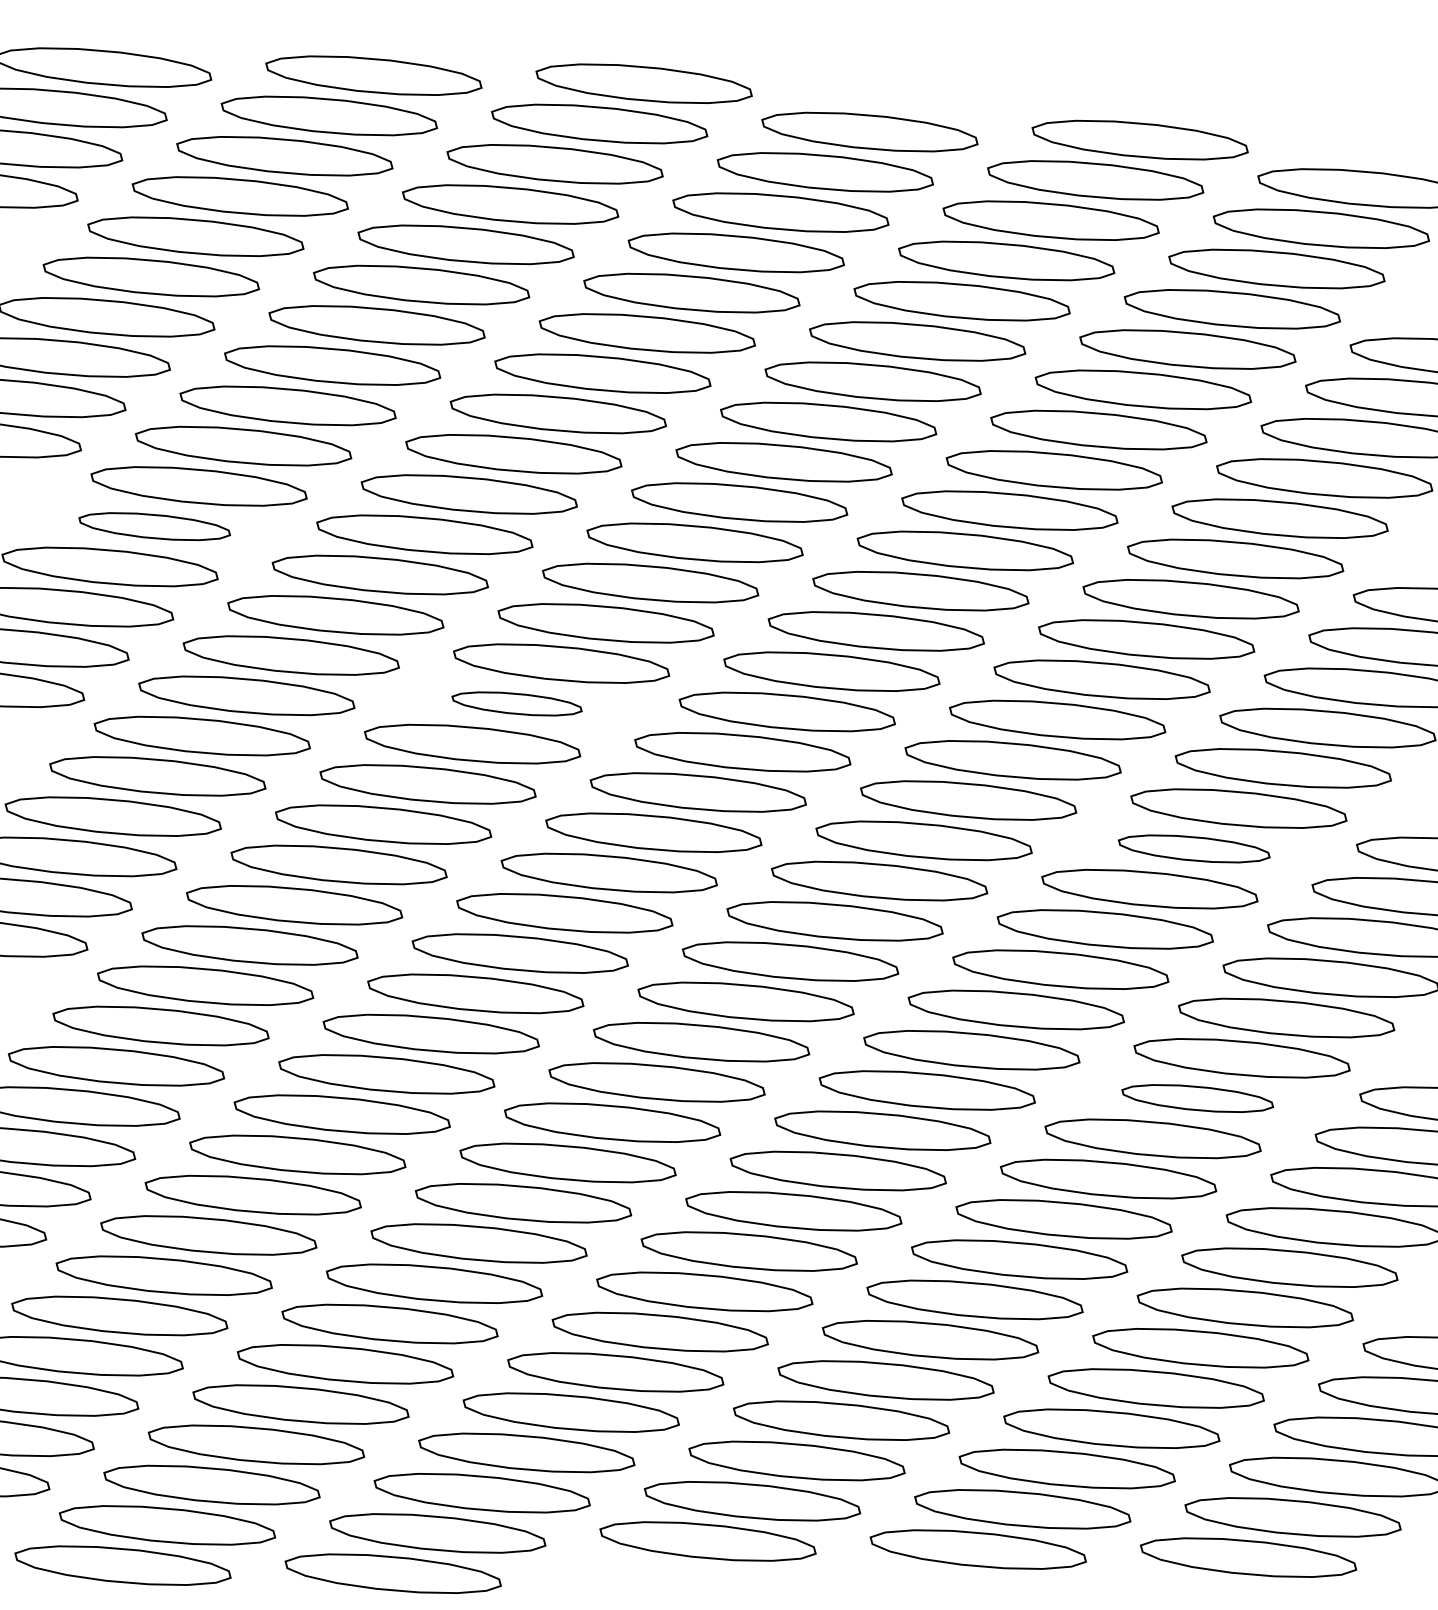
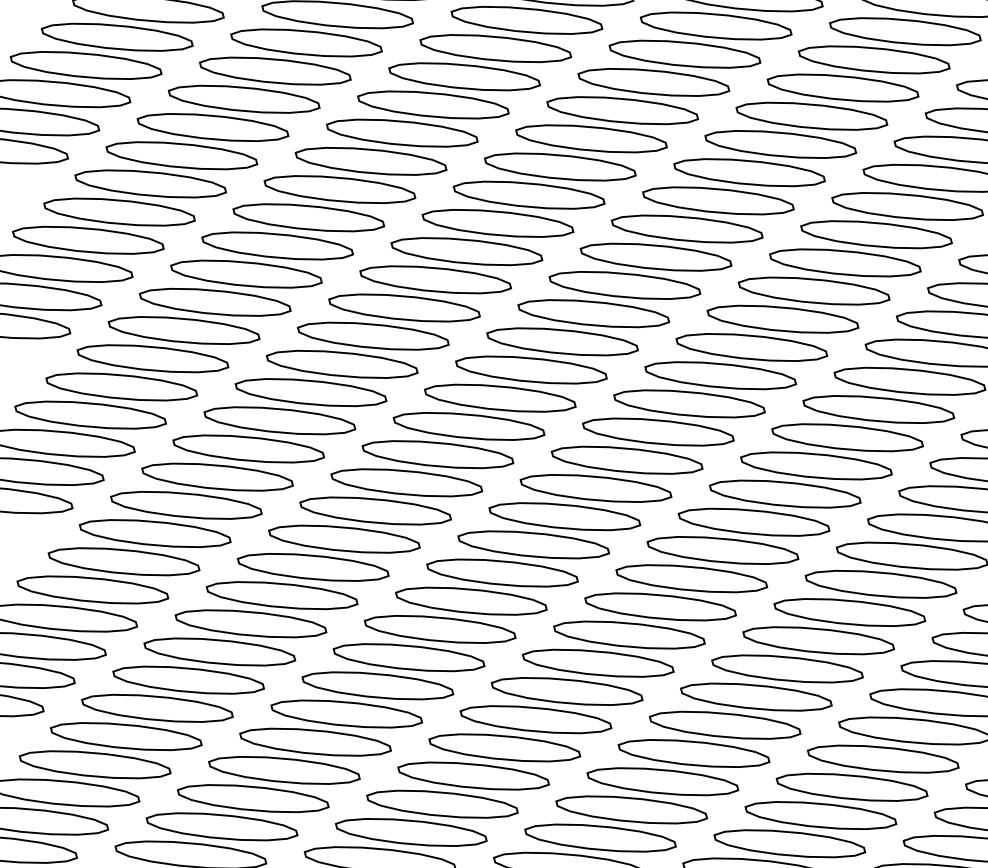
part: (154, 526) -> (119, 211), size x1.43
part: (516, 703) -> (372, 335), size x1.67
part: (1193, 848) -> (846, 437), size x1.43
part: (1197, 1098) -> (849, 612), size x1.43

